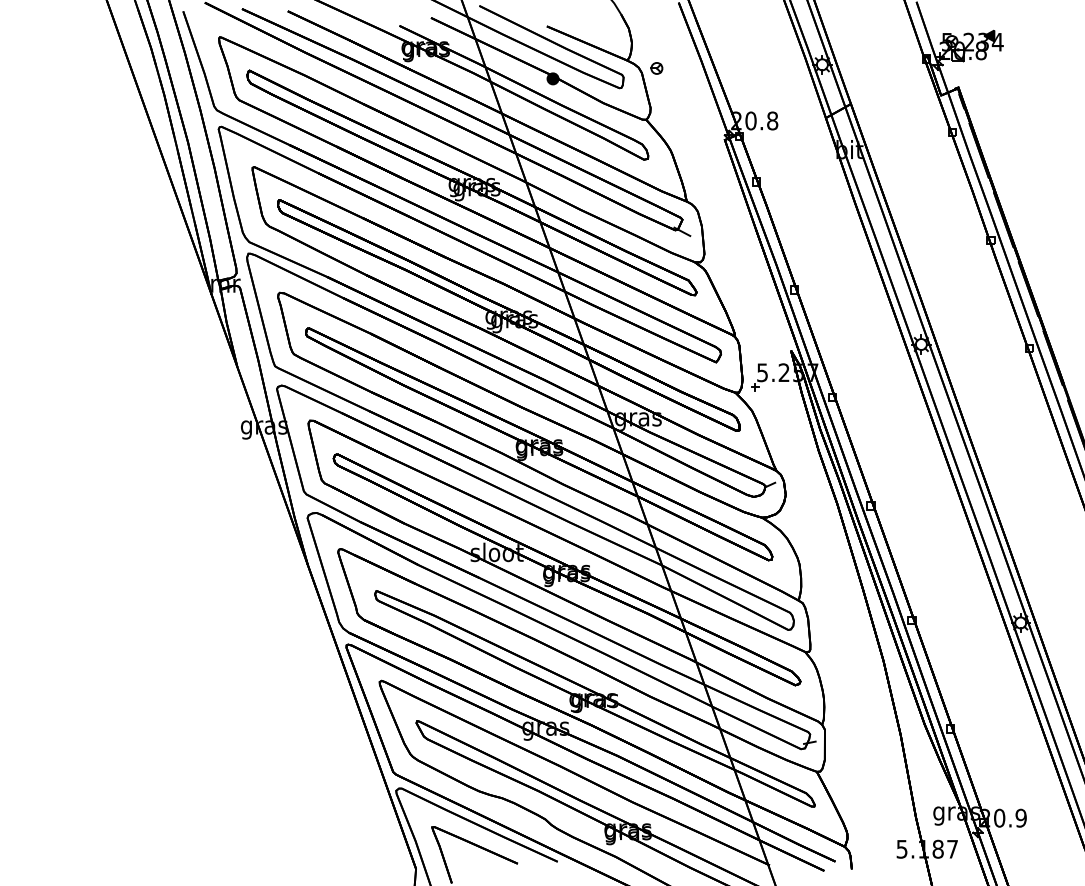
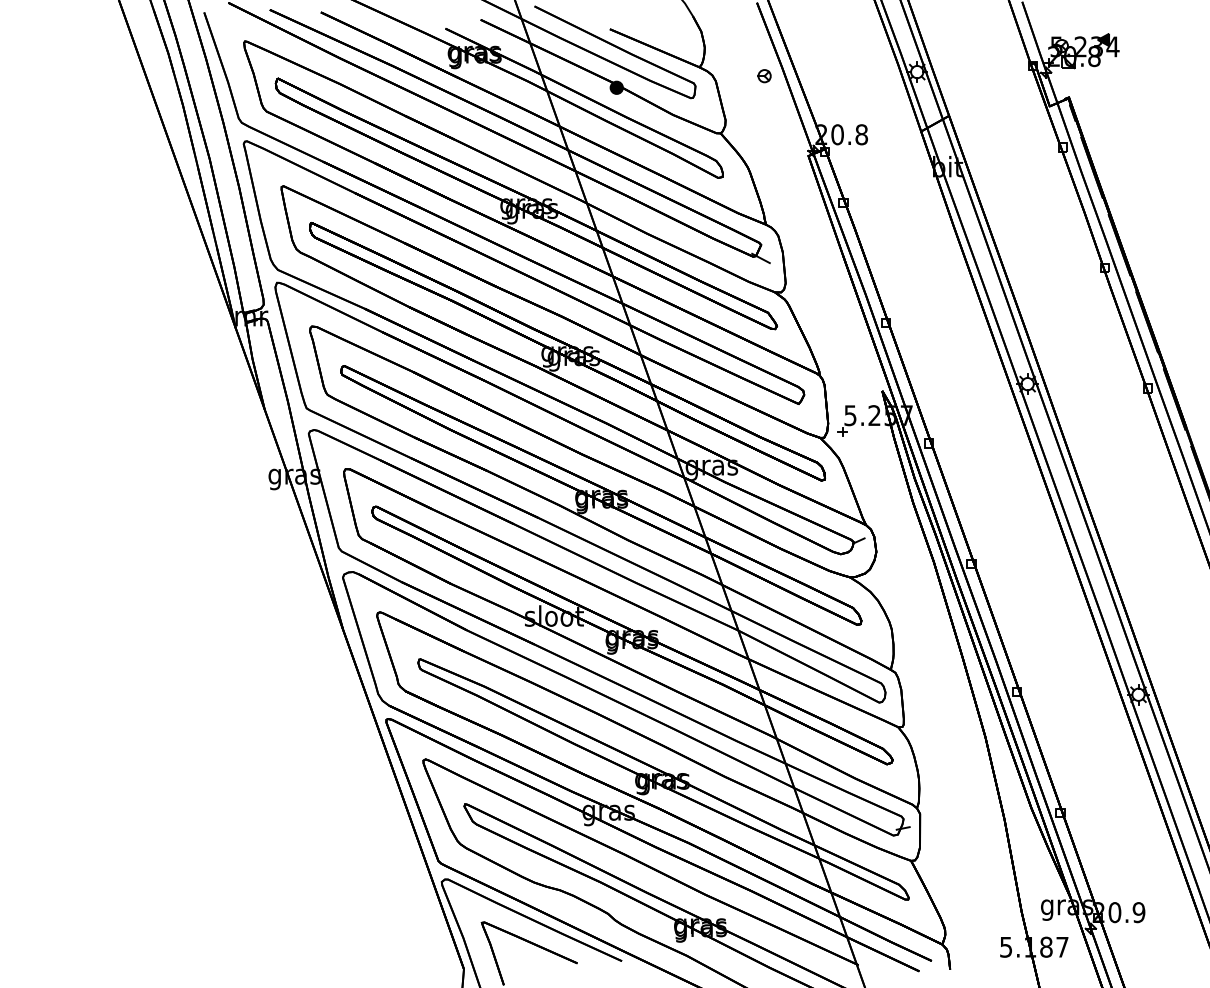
part: (656, 68) -> (764, 76), moved

